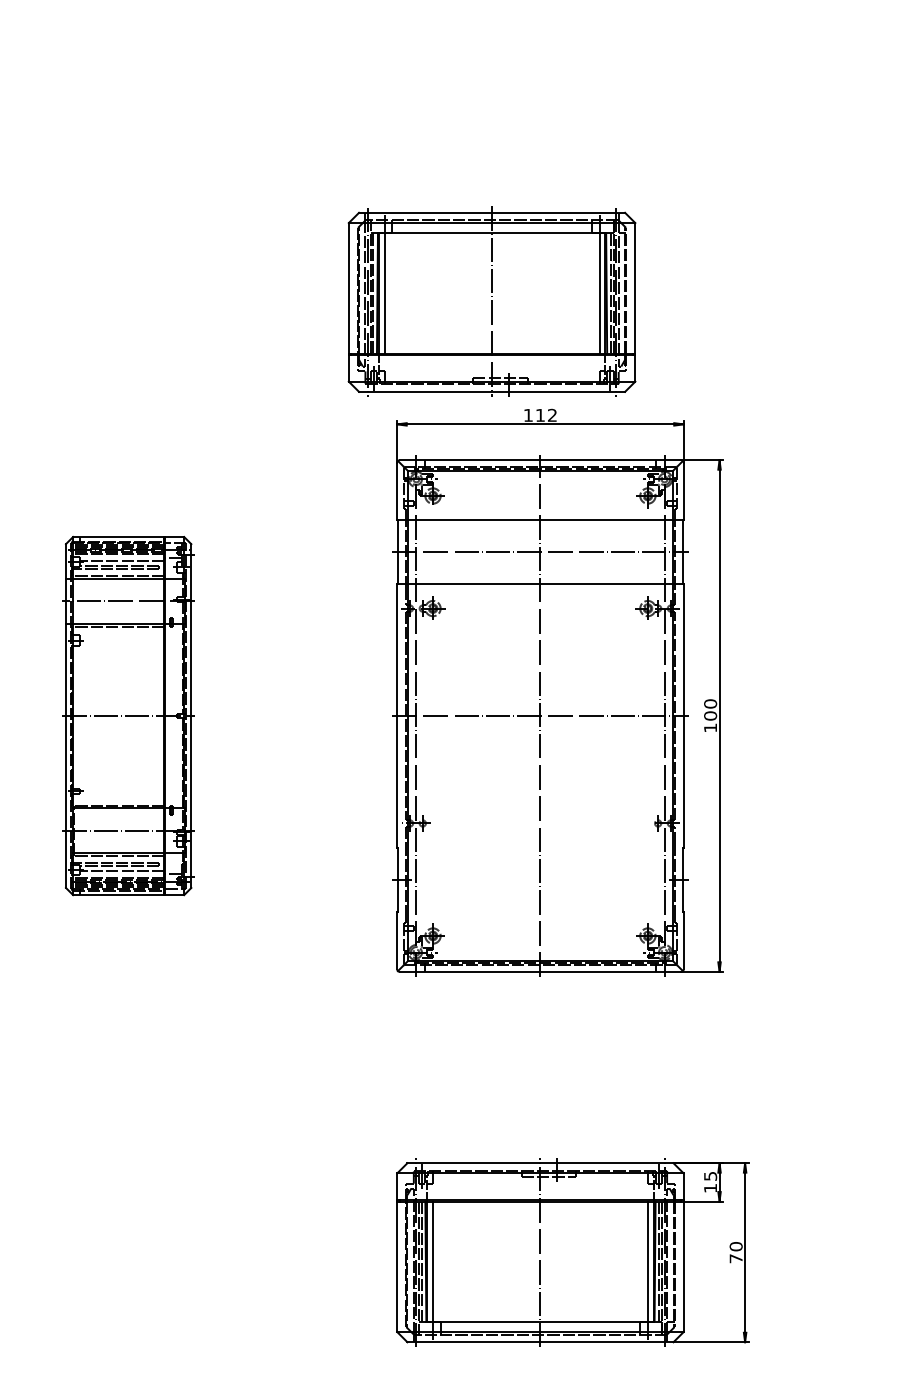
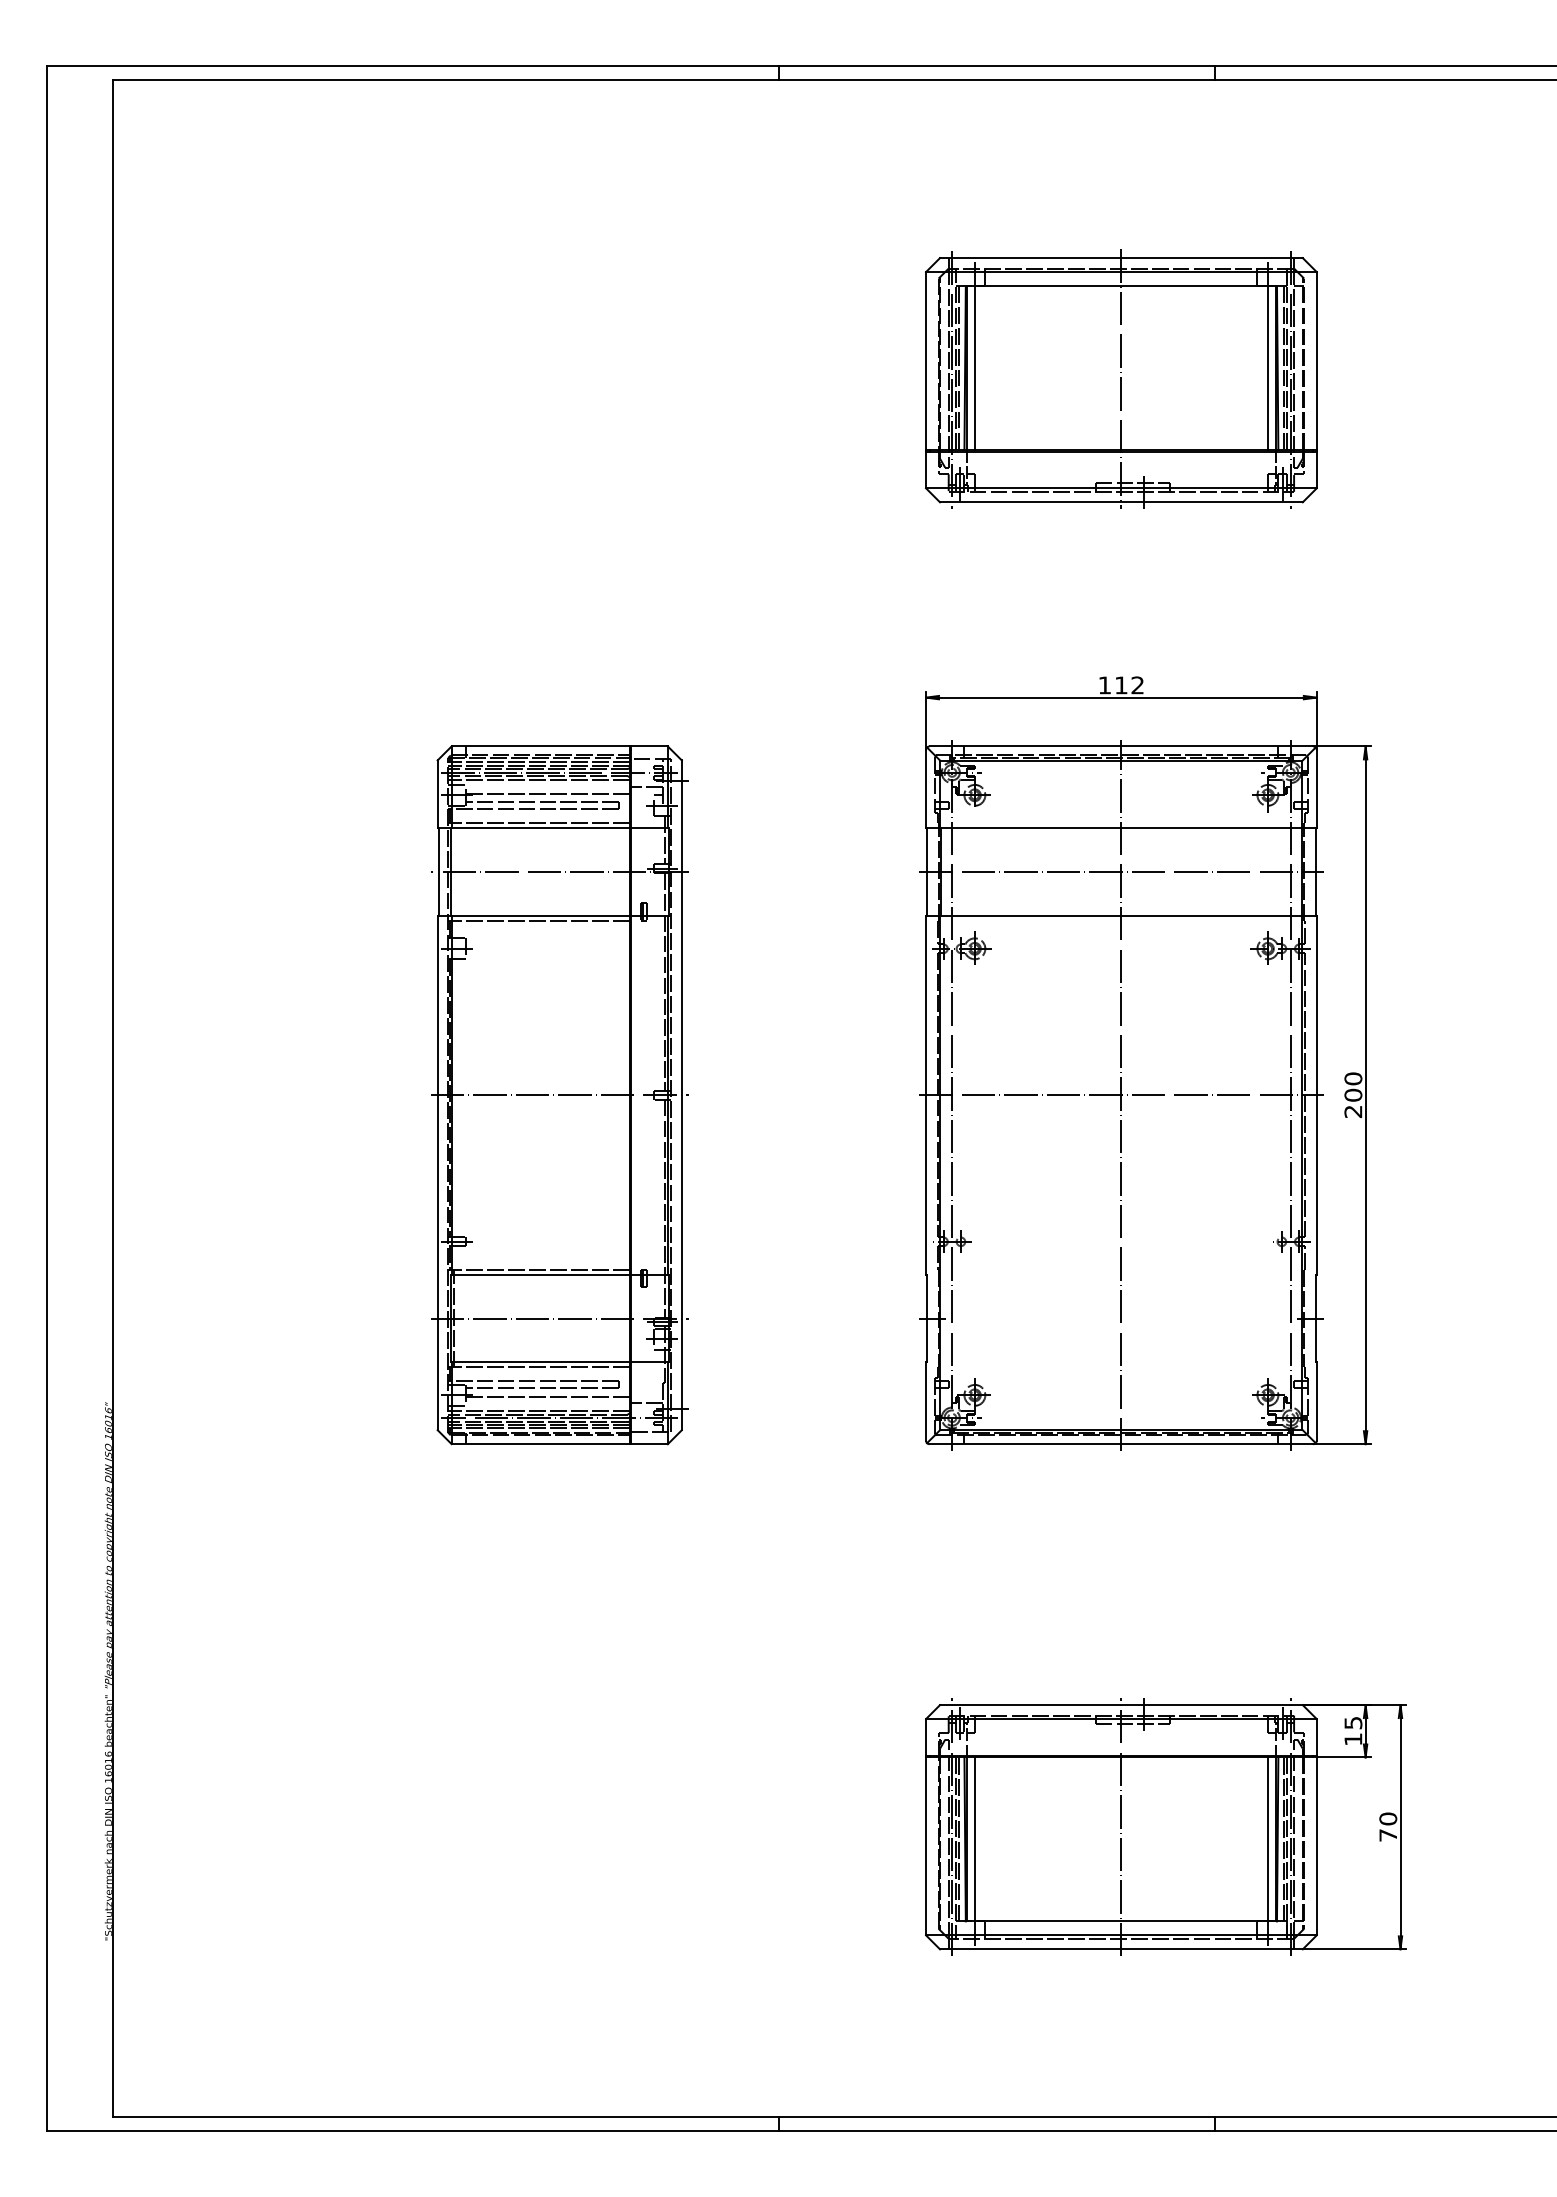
part: (492, 301) -> (1121, 378), moved
part: (128, 716) -> (559, 1095), size x1.43
text: (710, 727) -> (1353, 1111), 100 -> 200

